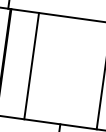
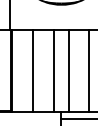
line: (57, 69) -> (53, 70), added
line: (78, 72) -> (69, 70), added

